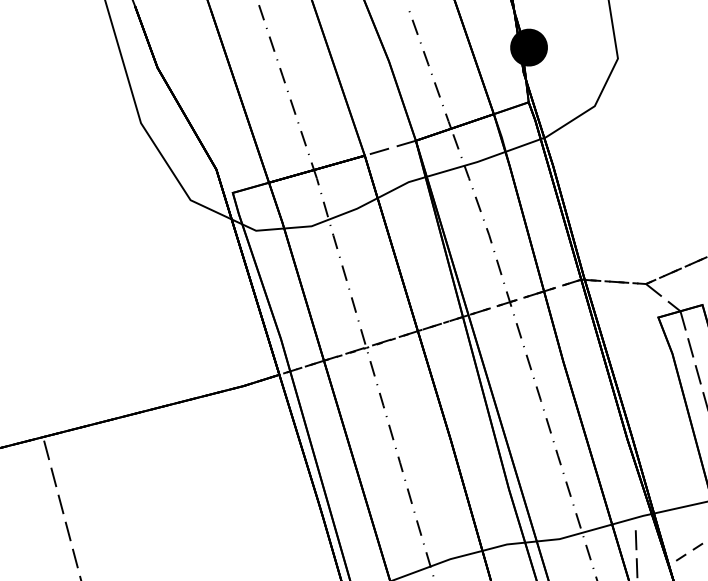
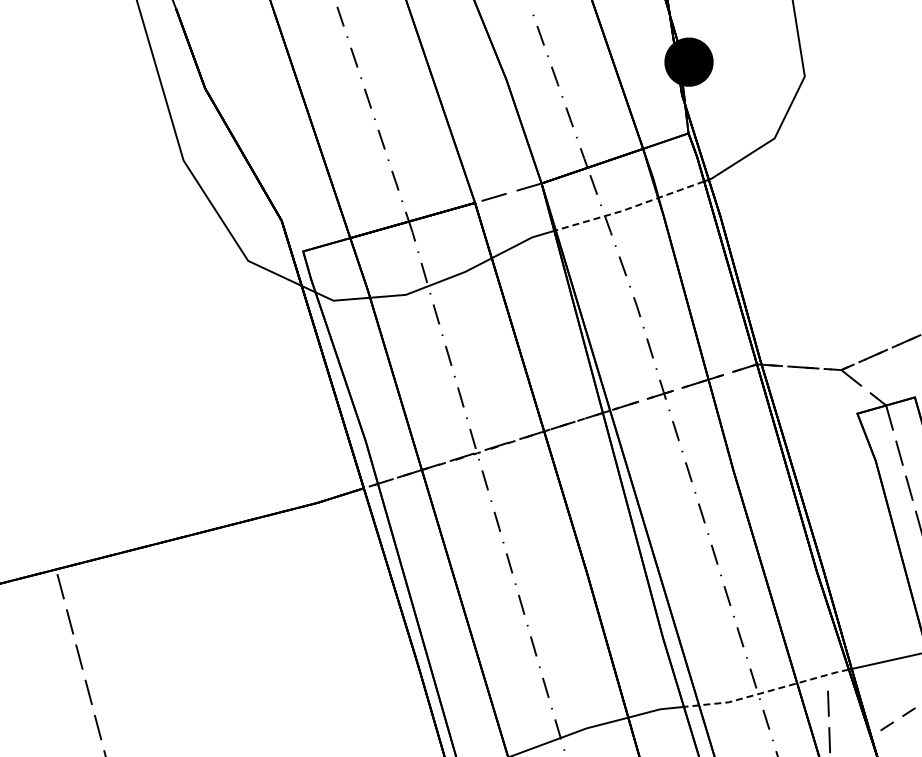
line: (483, 159) -> (629, 208), solid -> dashed
line: (589, 530) -> (767, 691), solid -> dashed

